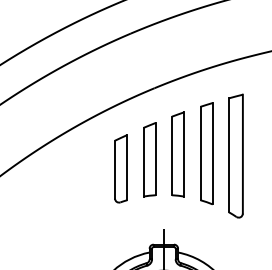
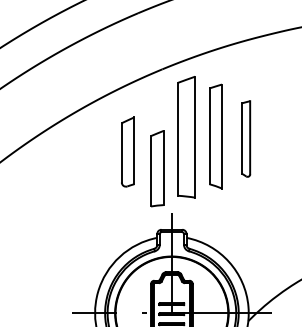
part: (178, 154) -> (186, 137), size x1.4
part: (235, 155) -> (245, 138), size x0.6
part: (149, 159) -> (157, 168), moved

